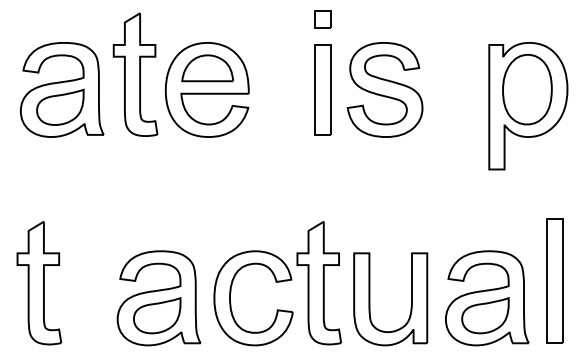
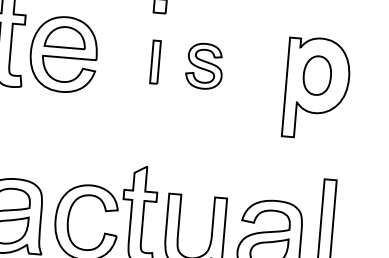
part: (322, 89) -> (155, 61), size x0.6
part: (384, 89) -> (204, 65), size x0.6
part: (527, 89) -> (317, 75), size x0.7

